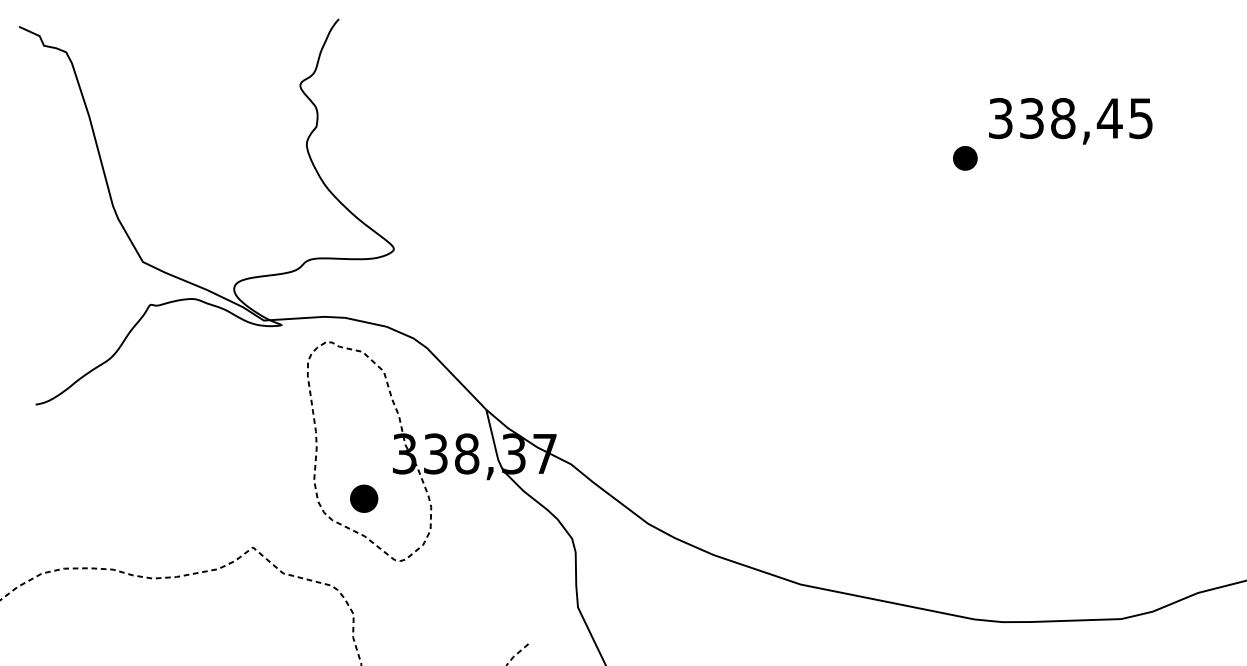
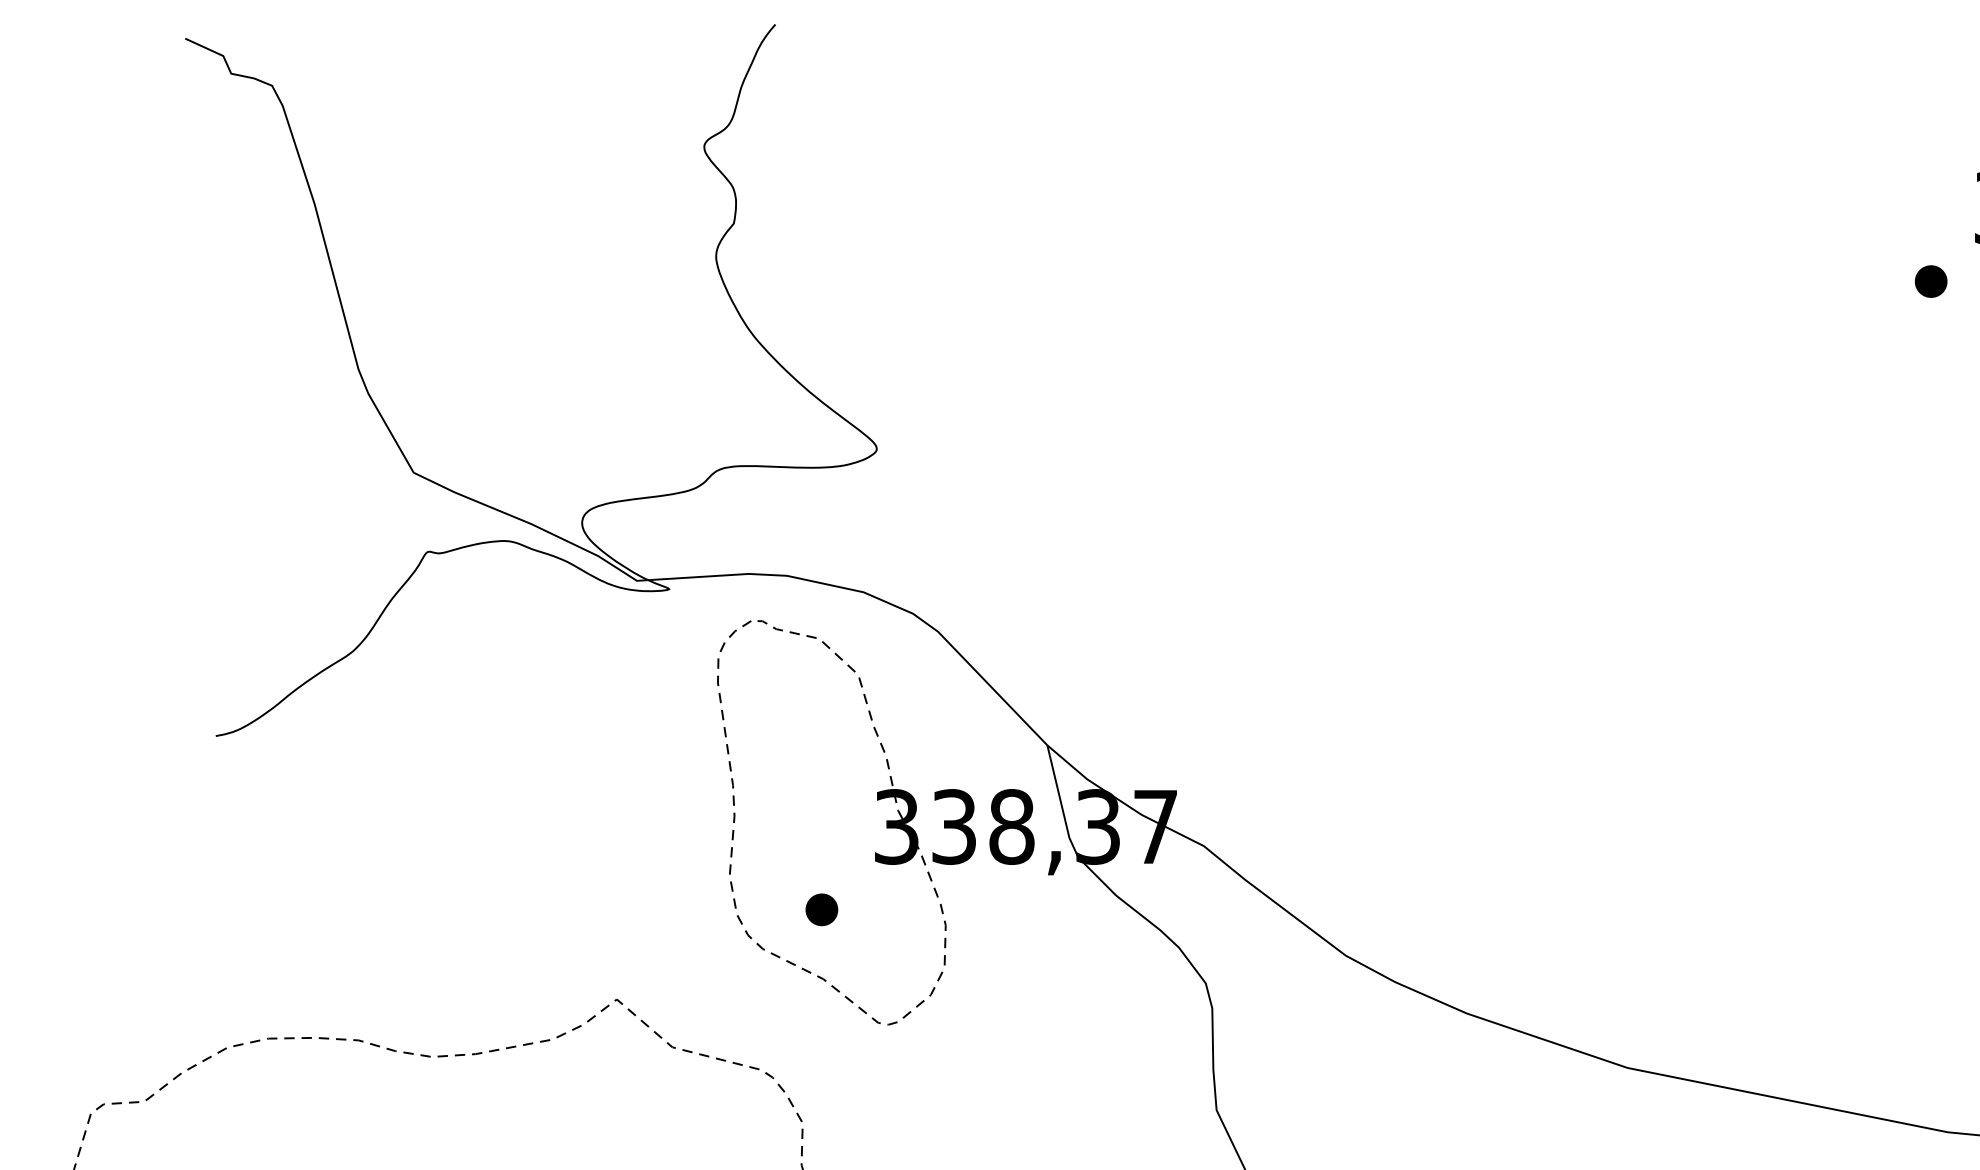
part: (964, 158) -> (1929, 281), size x0.71
part: (363, 498) -> (820, 909), size x0.62

